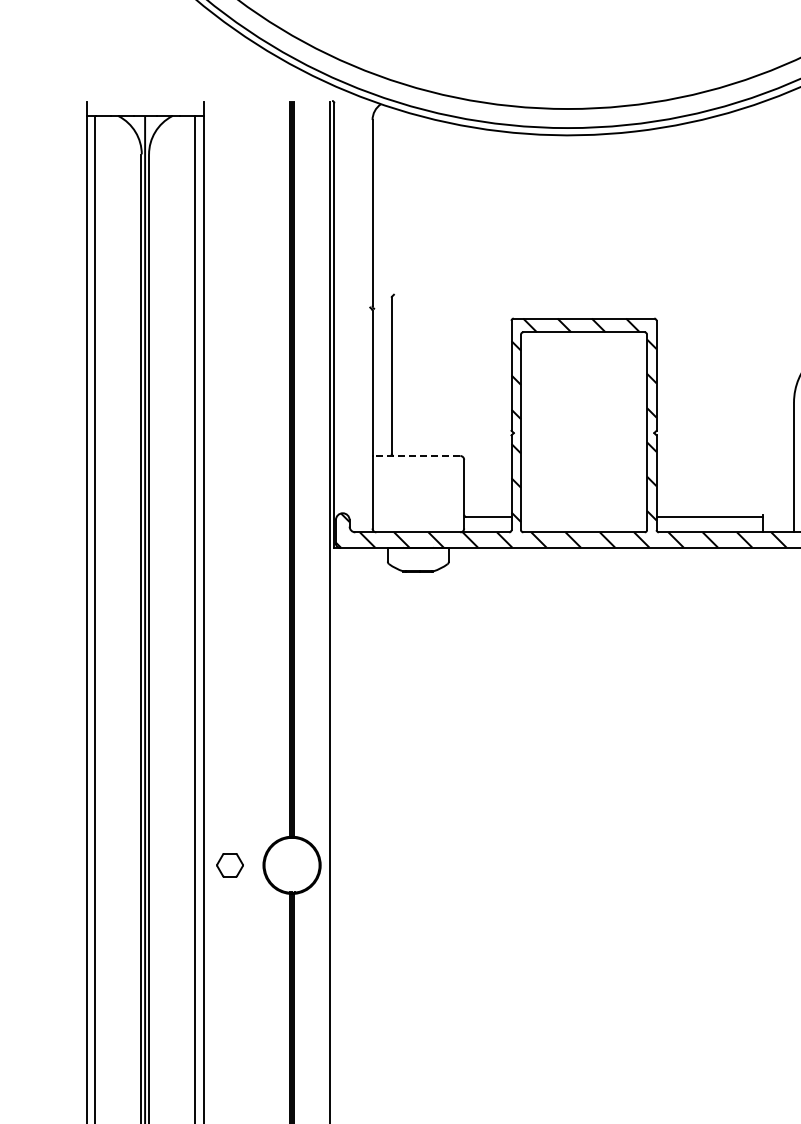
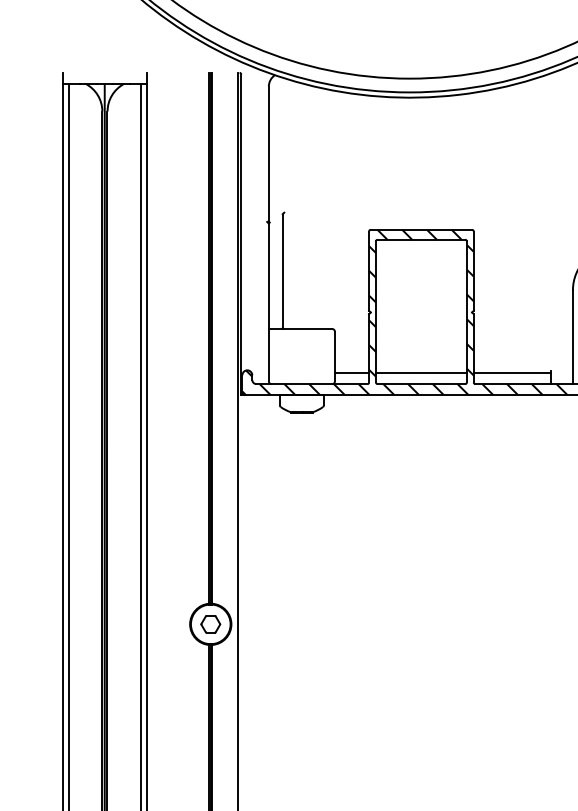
line: (416, 456) -> (300, 329), dashed -> solid
line: (584, 517) -> (421, 373), added
part: (229, 865) -> (210, 624), moved

